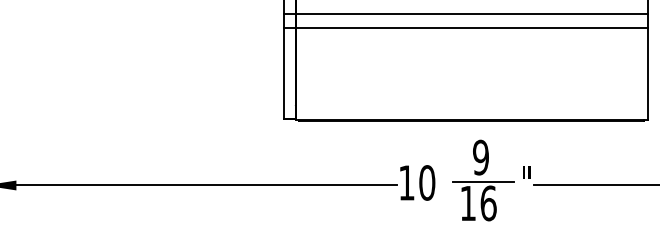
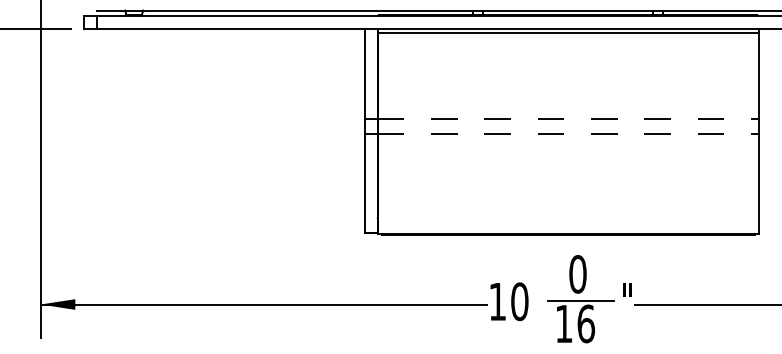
line: (472, 13) -> (568, 118), solid -> dashed
line: (472, 28) -> (568, 134), solid -> dashed
text: (480, 157) -> (577, 274), 9 -> 0

